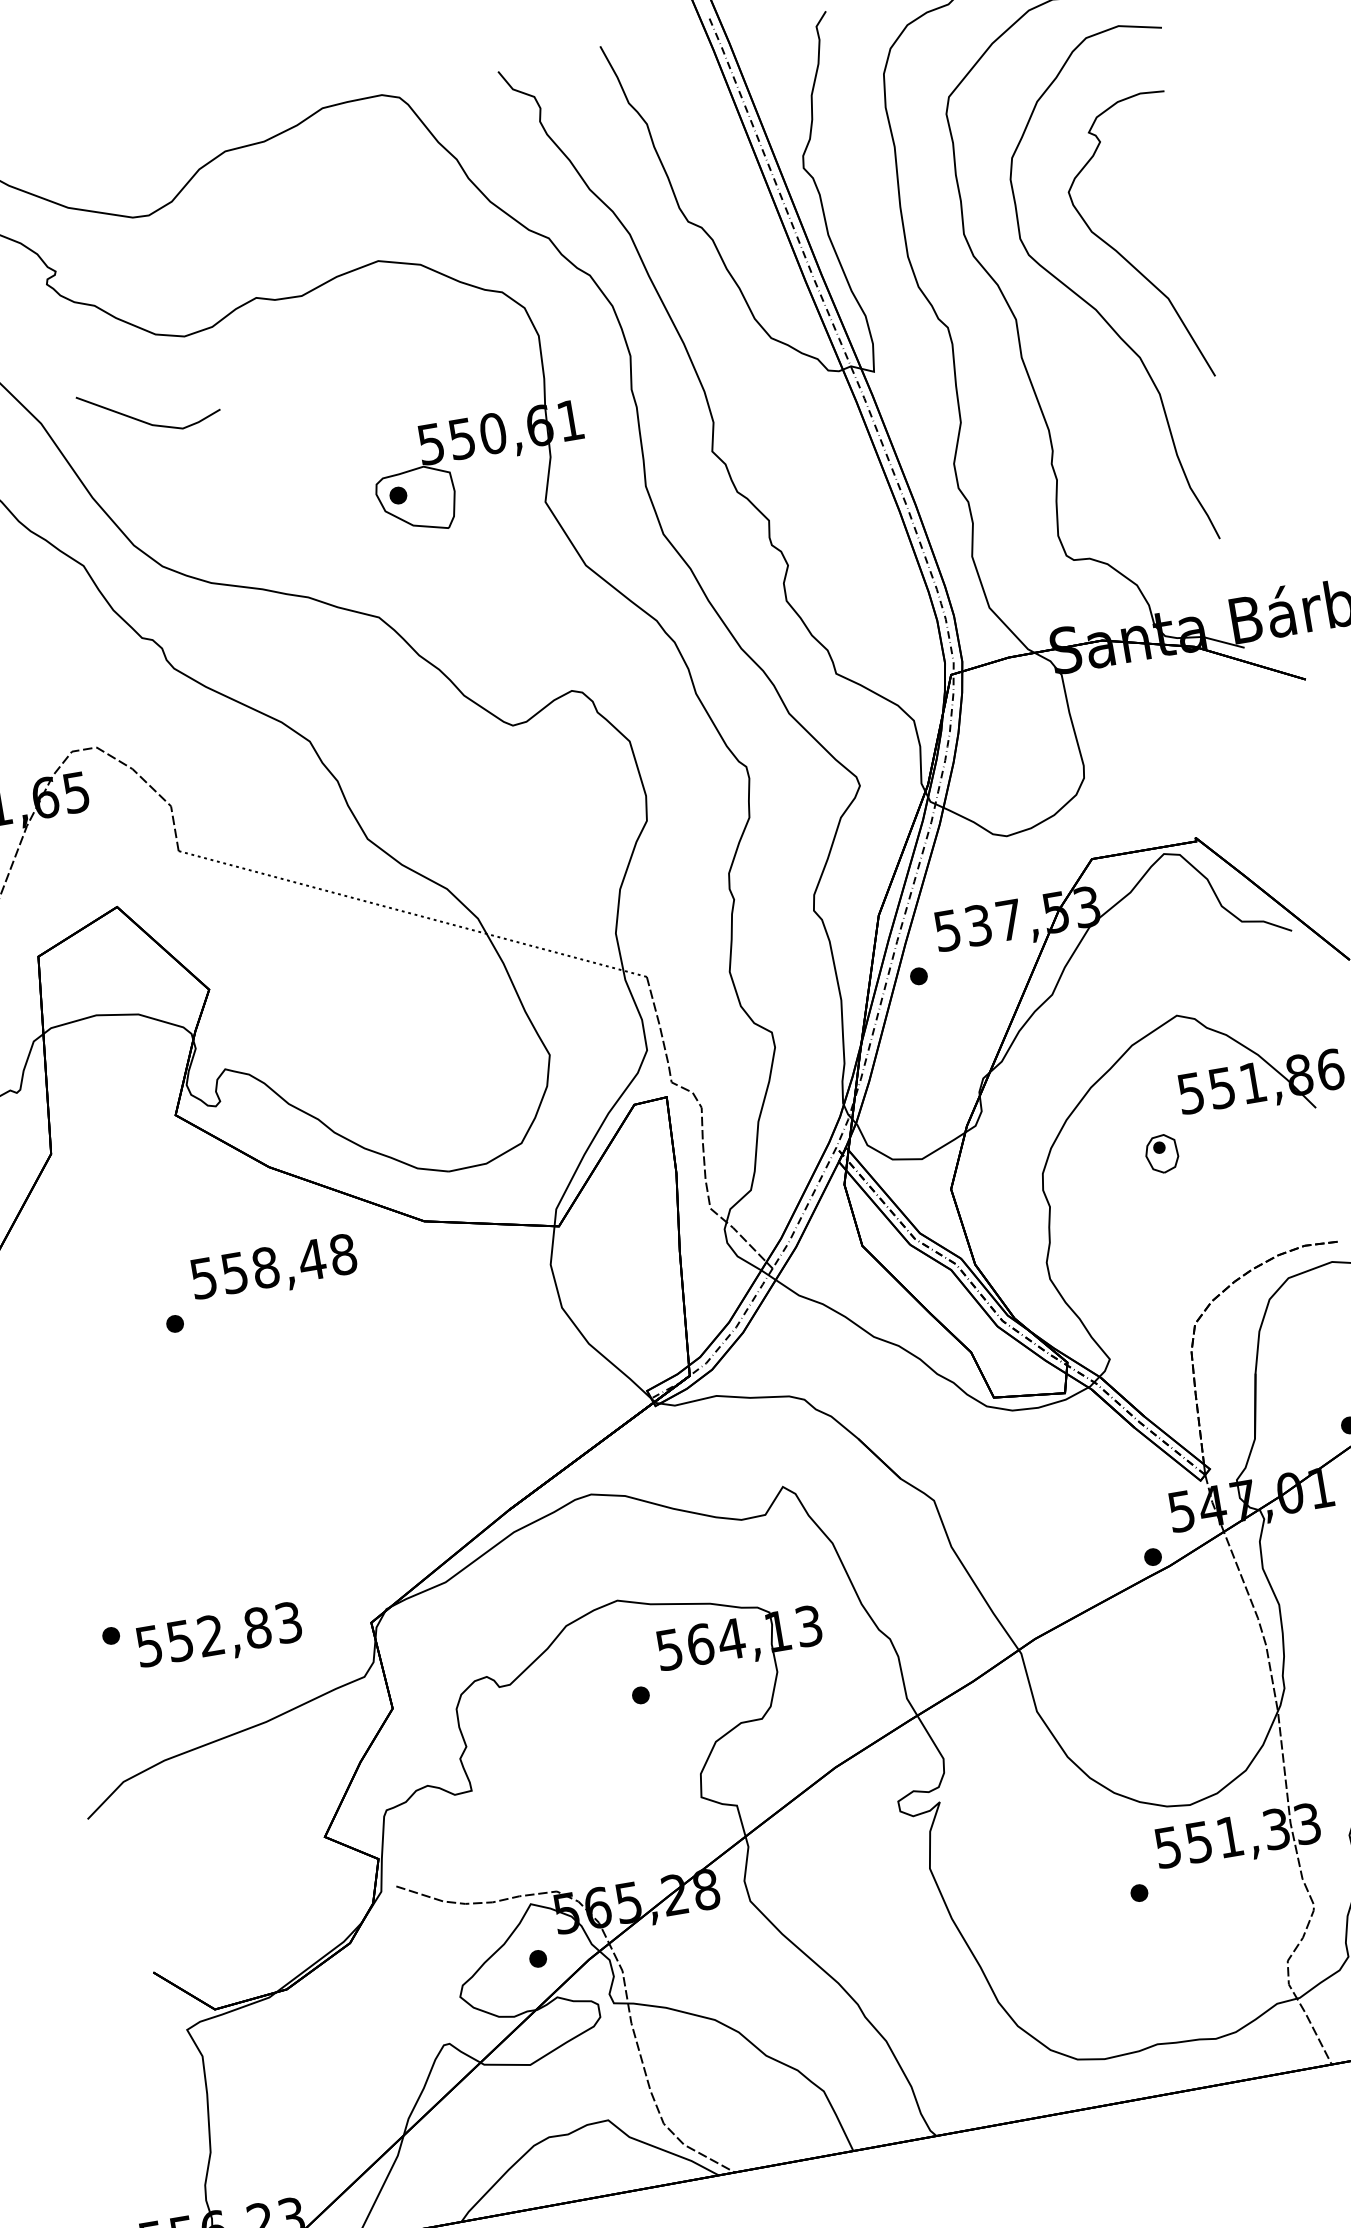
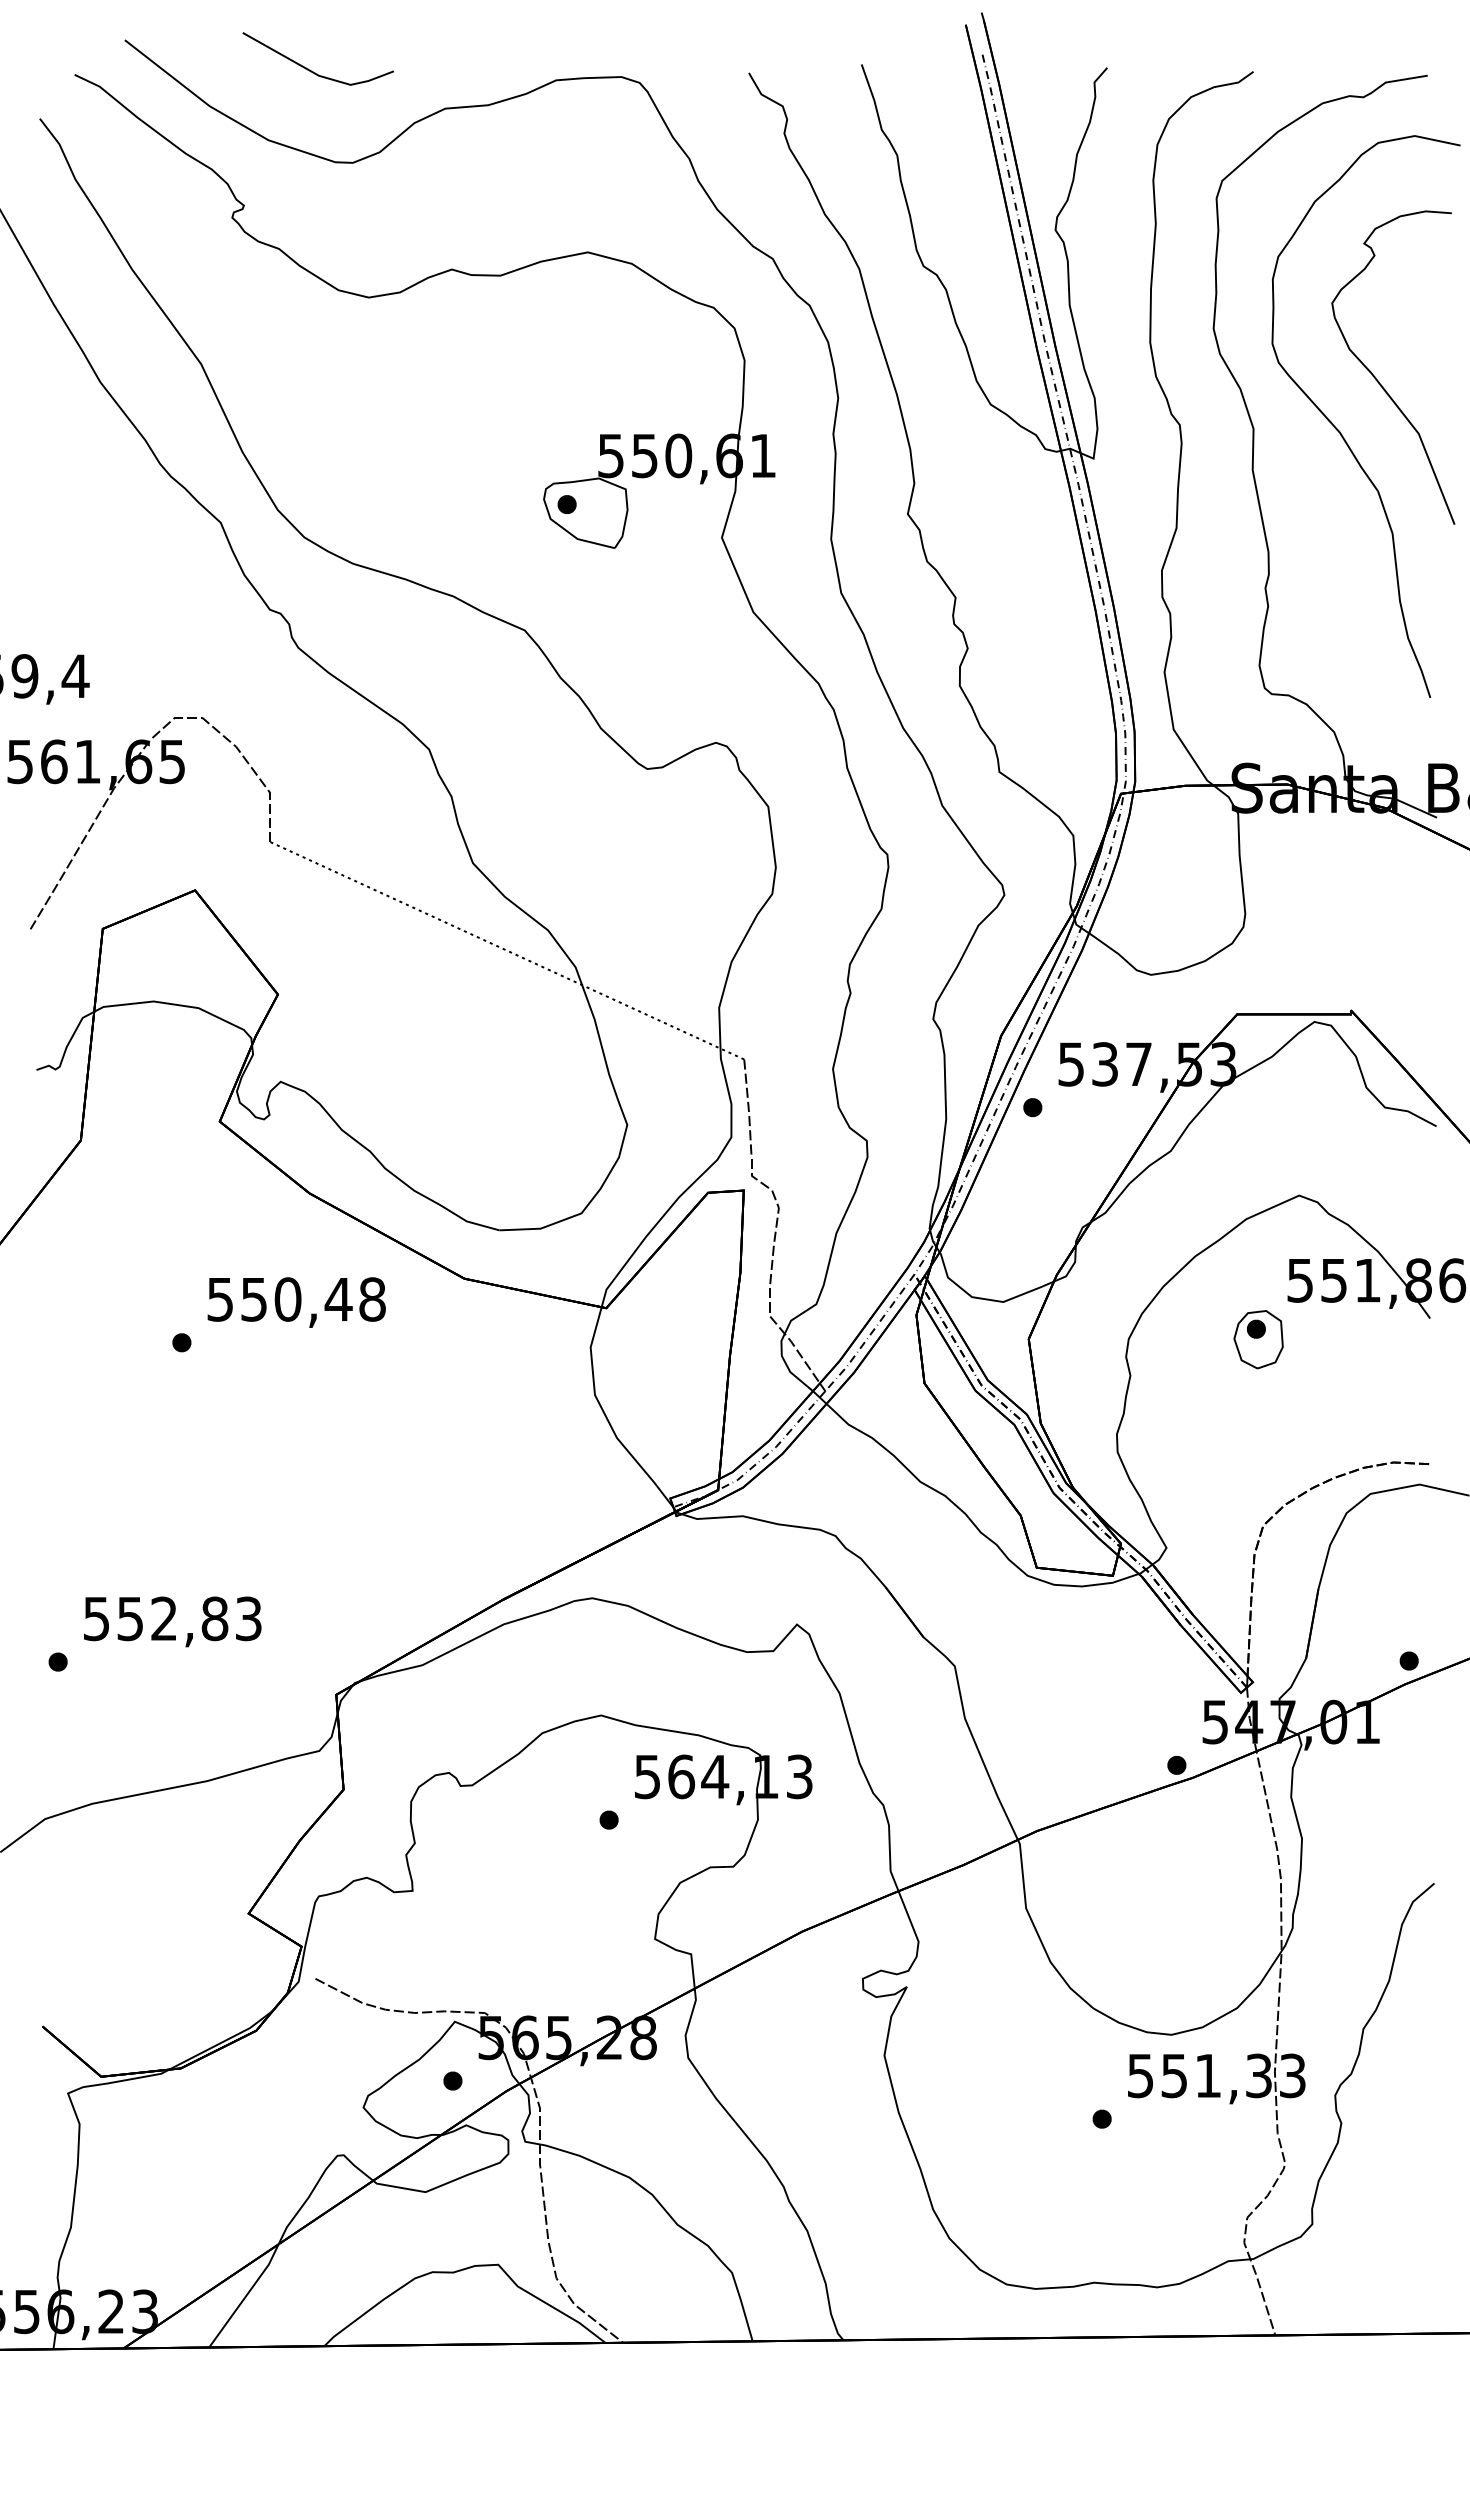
line: (143, 420) -> (310, 69), moved
part: (1161, 1153) -> (1258, 1339), size x1.43
text: (265, 1267) -> (287, 1299), 558,48 -> 550,48
text: (219, 1636) -> (172, 1621), moved

